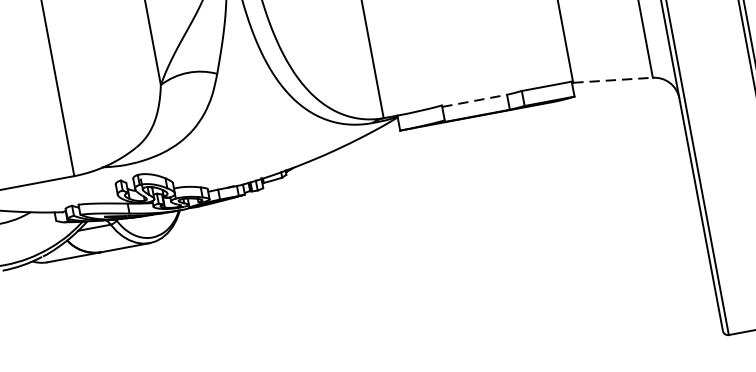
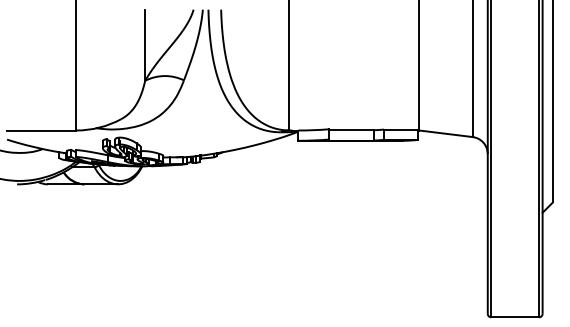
line: (612, 79) -> (445, 133), dashed -> solid
line: (476, 100) -> (352, 130), dashed -> solid

